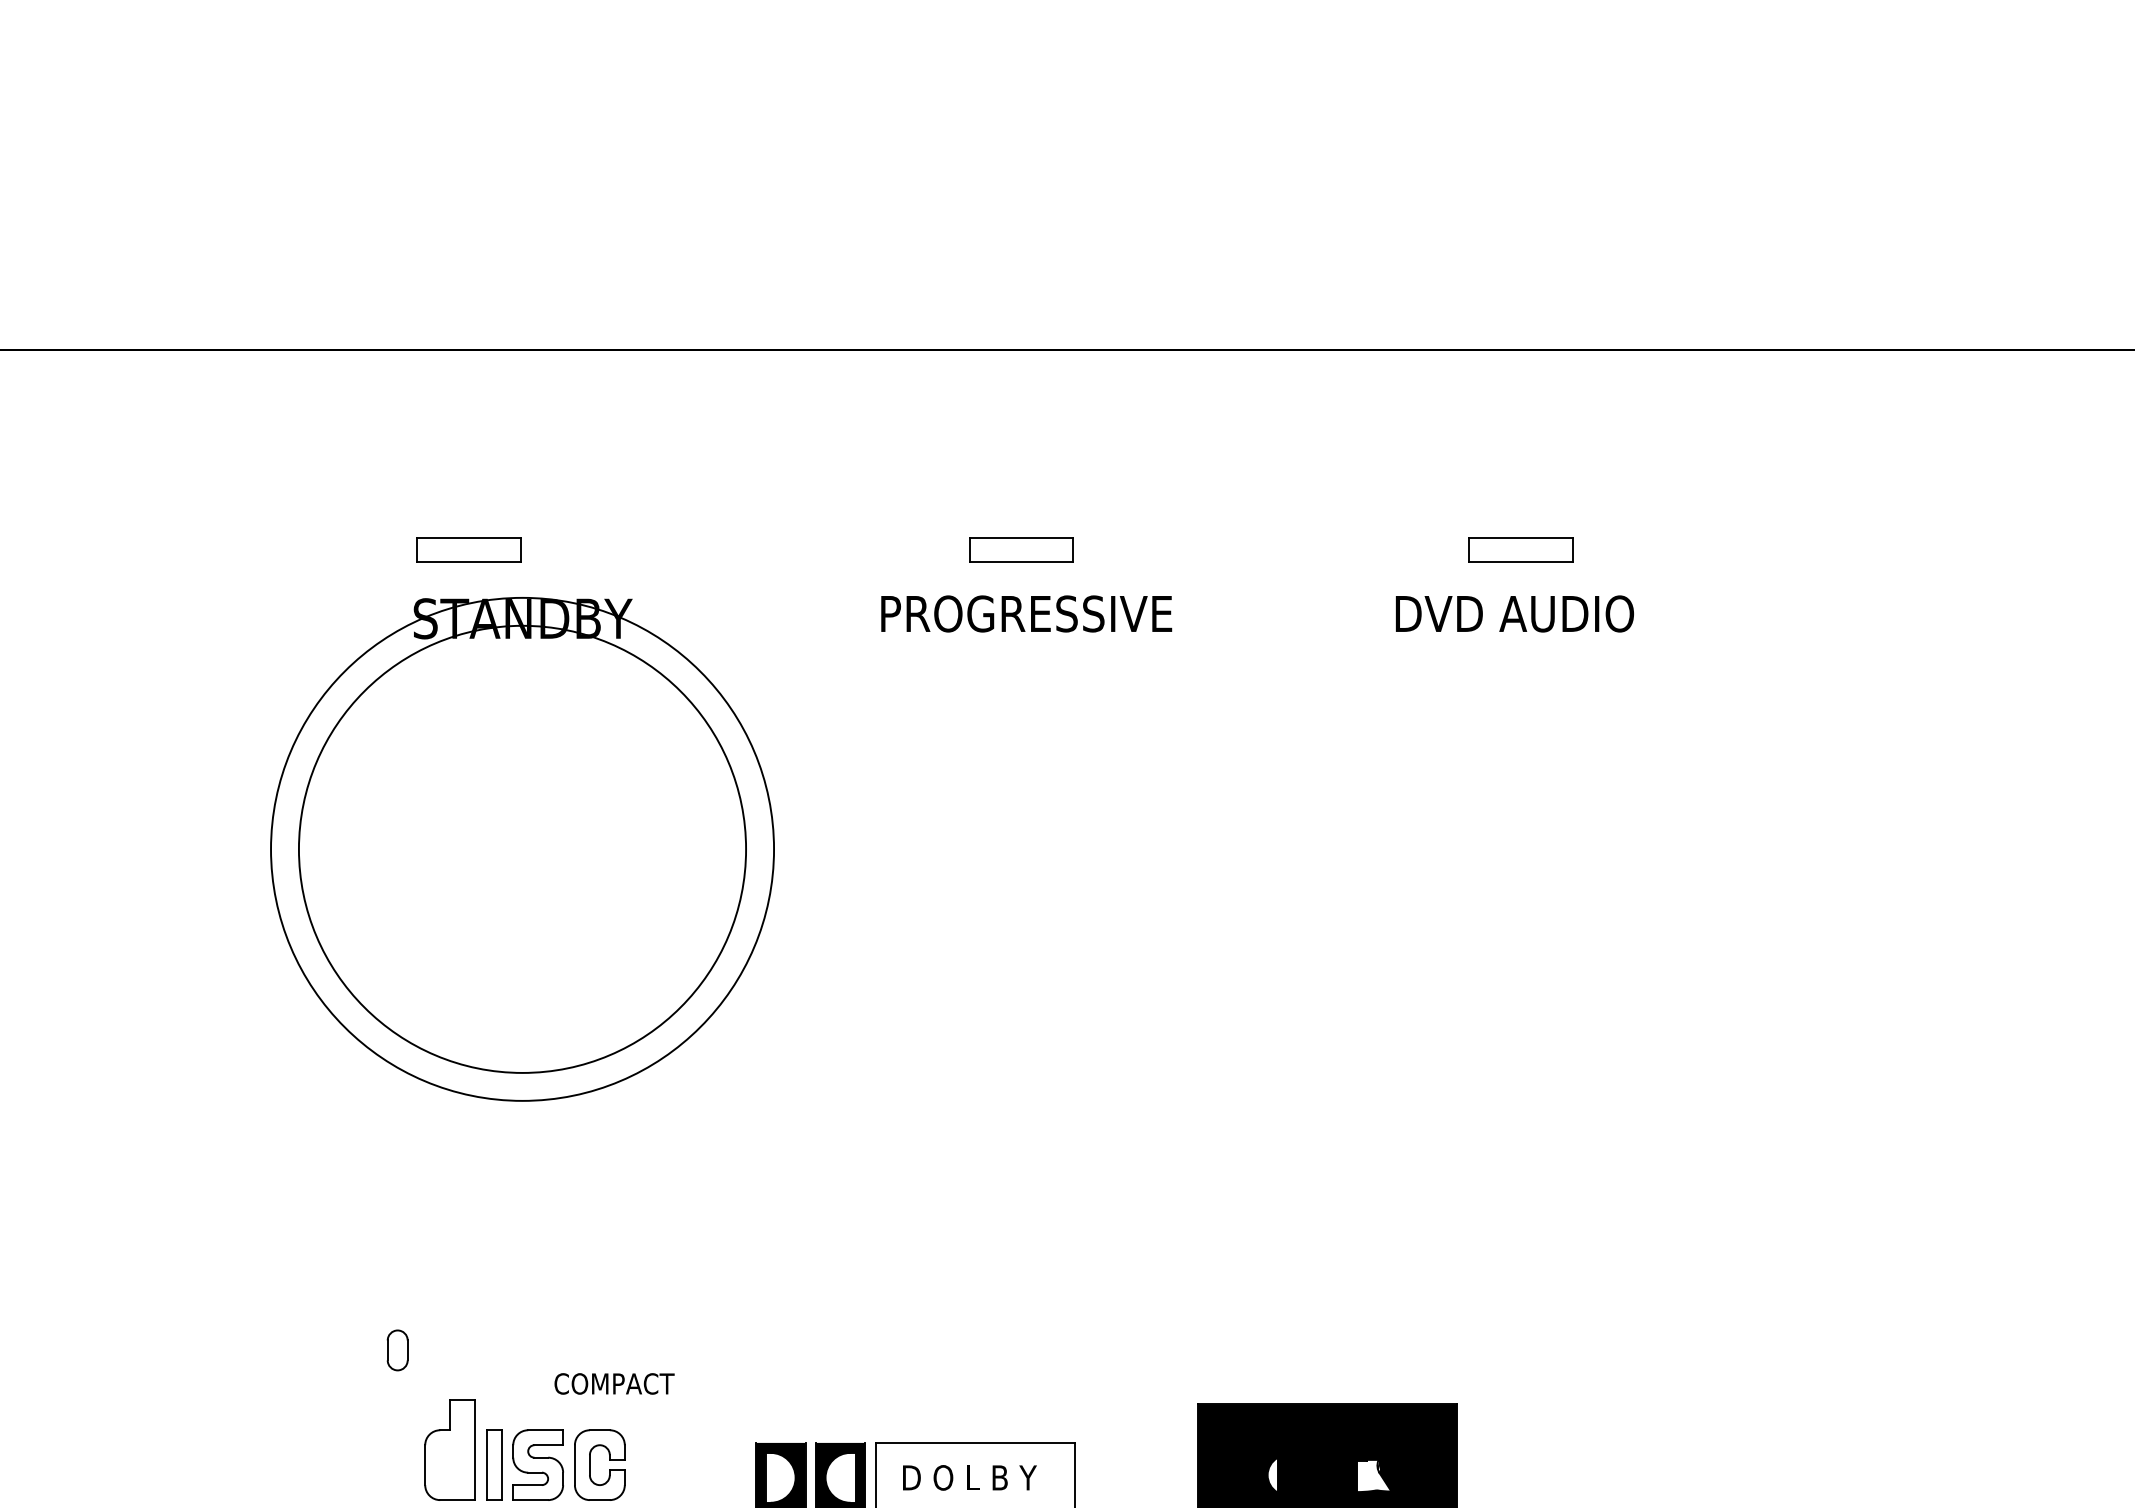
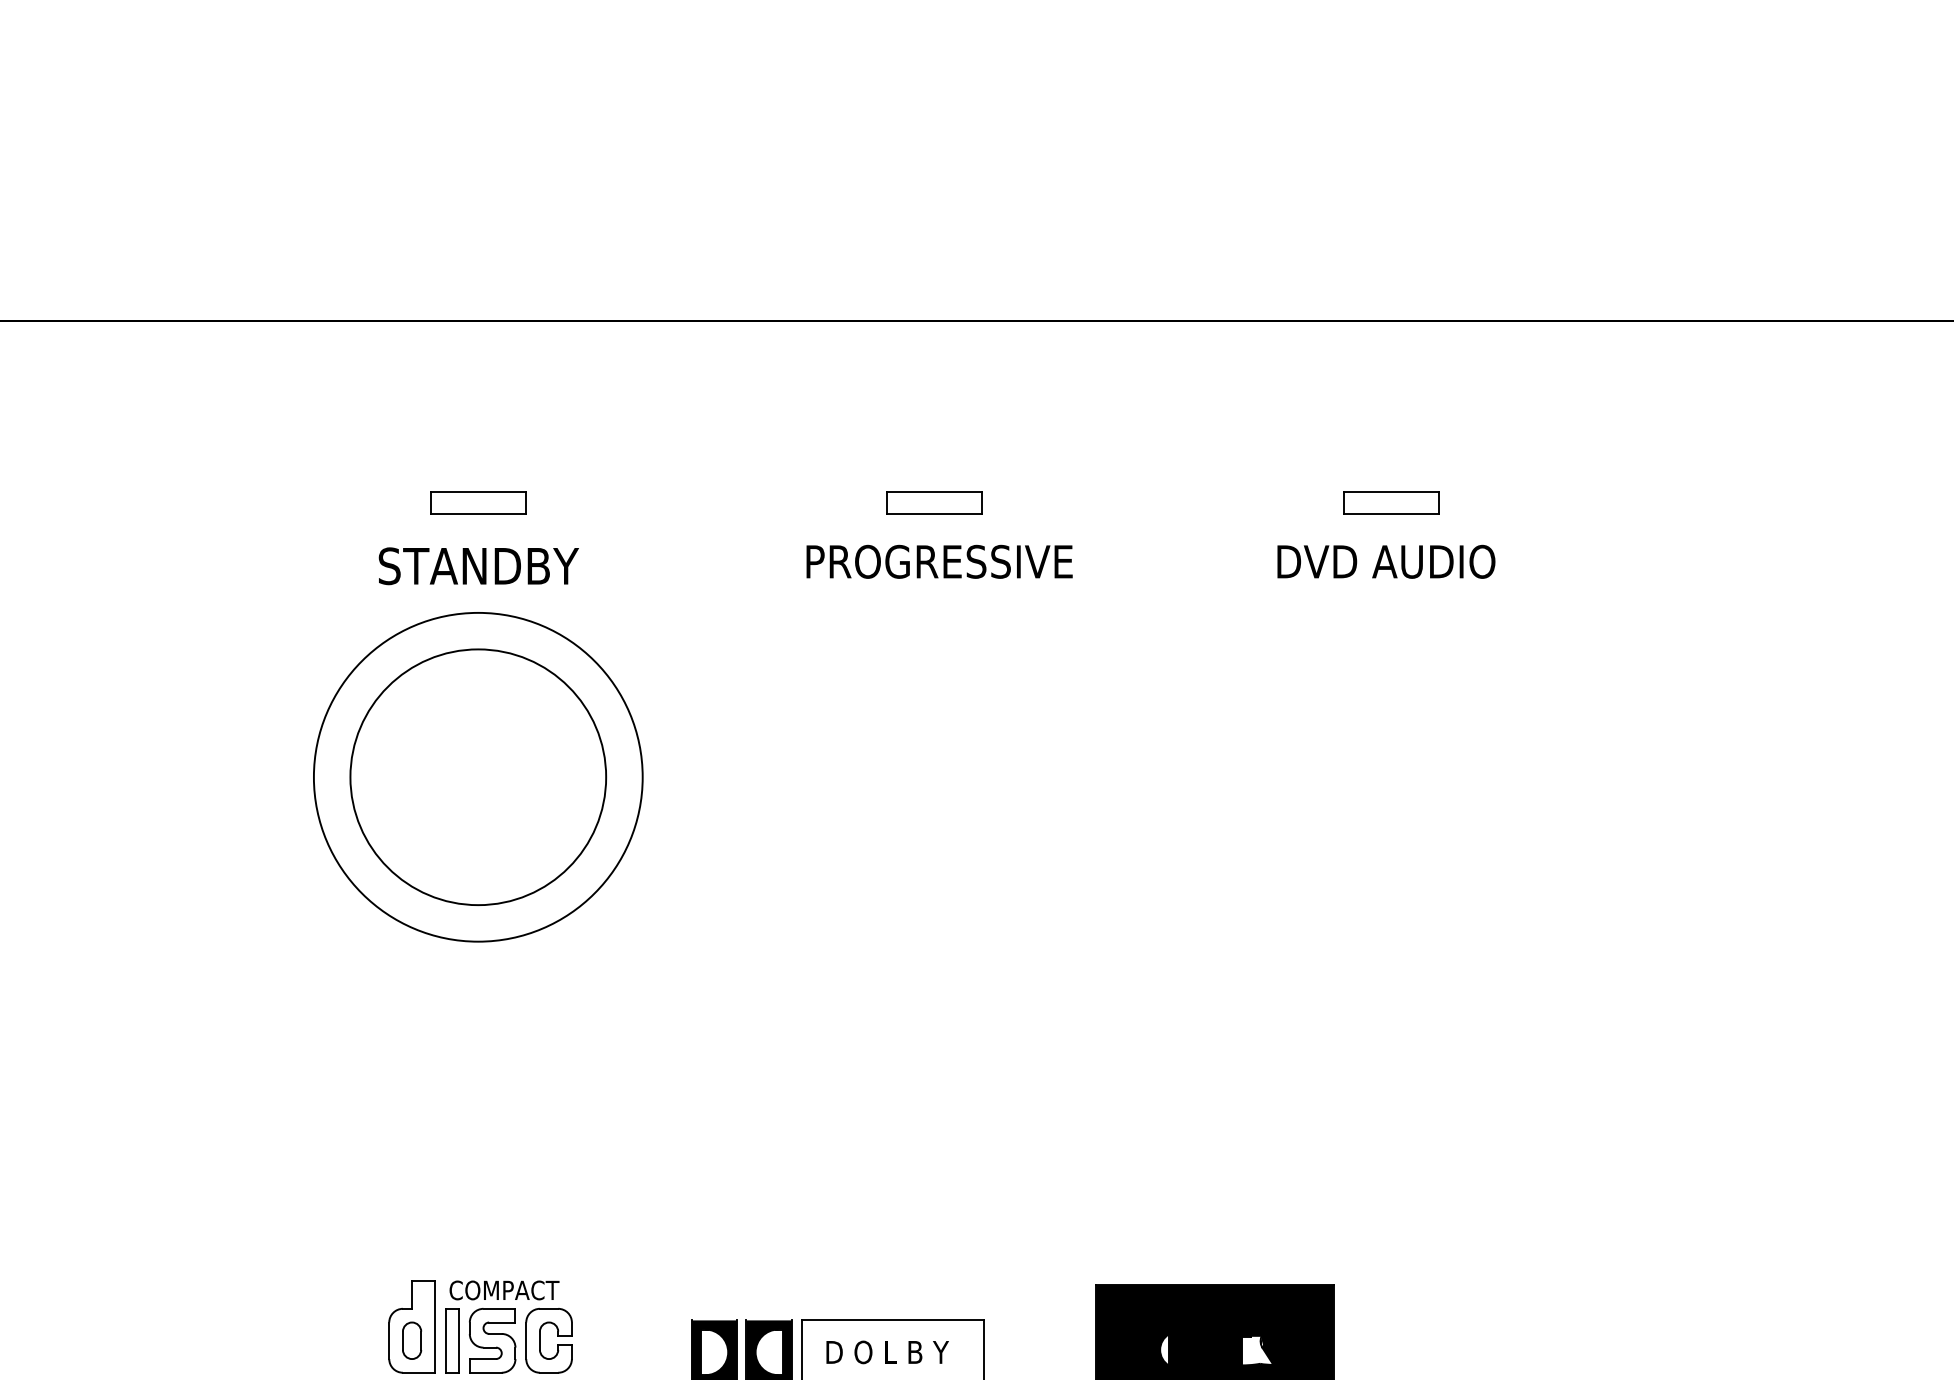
part: (469, 549) -> (478, 502), moved
circle: (521, 848) -> (477, 776), size x0.71
circle: (522, 849) -> (478, 777), size x0.62
part: (398, 1350) -> (412, 1340), moved
text: (614, 1383) -> (504, 1290), moved

